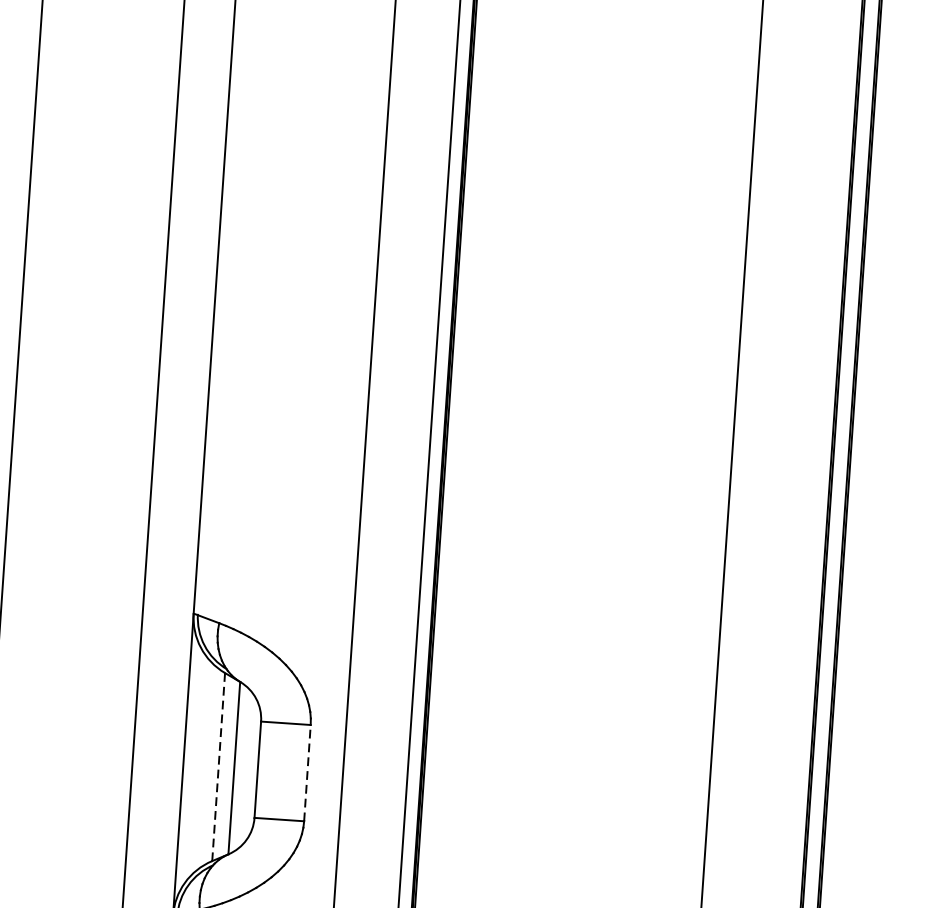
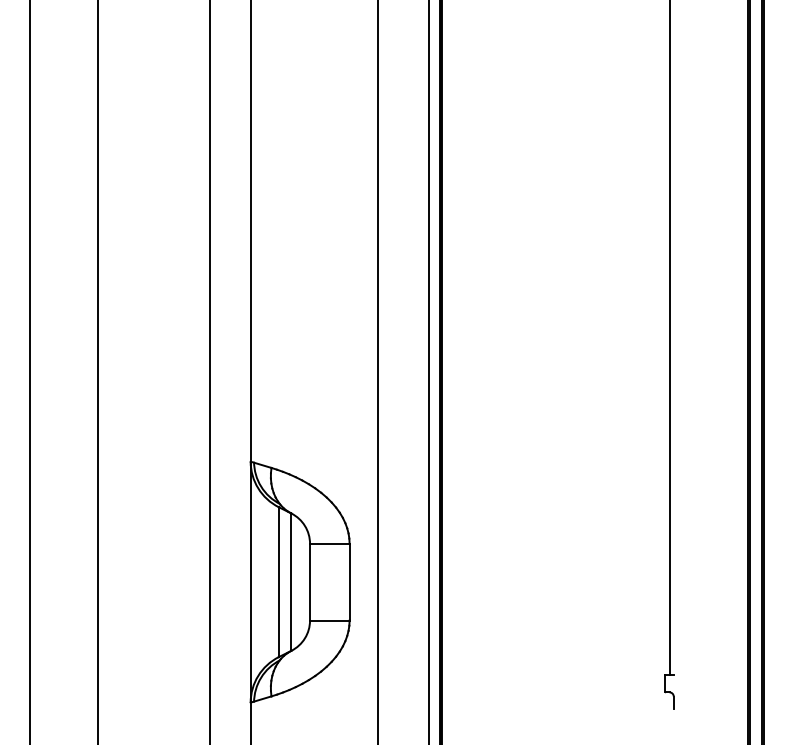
line: (218, 767) -> (278, 582), dashed -> solid
line: (307, 772) -> (349, 581), dashed -> solid

